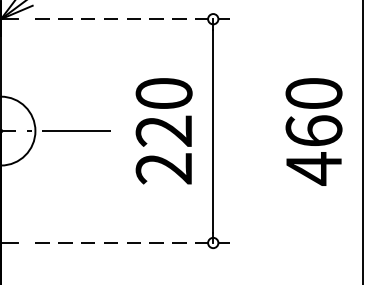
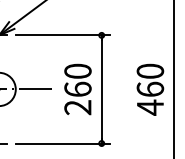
line: (134, 19) -> (63, 35), dashed -> solid
text: (163, 129) -> (77, 88), 220 -> 260
line: (134, 242) -> (63, 143), dashed -> solid

